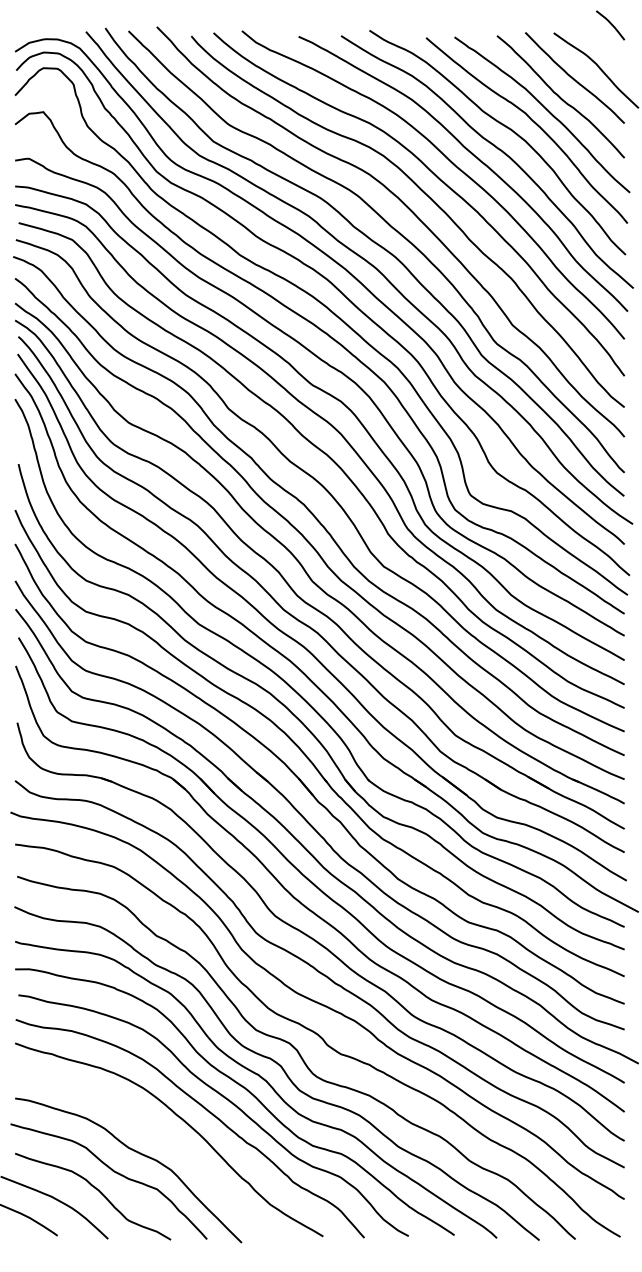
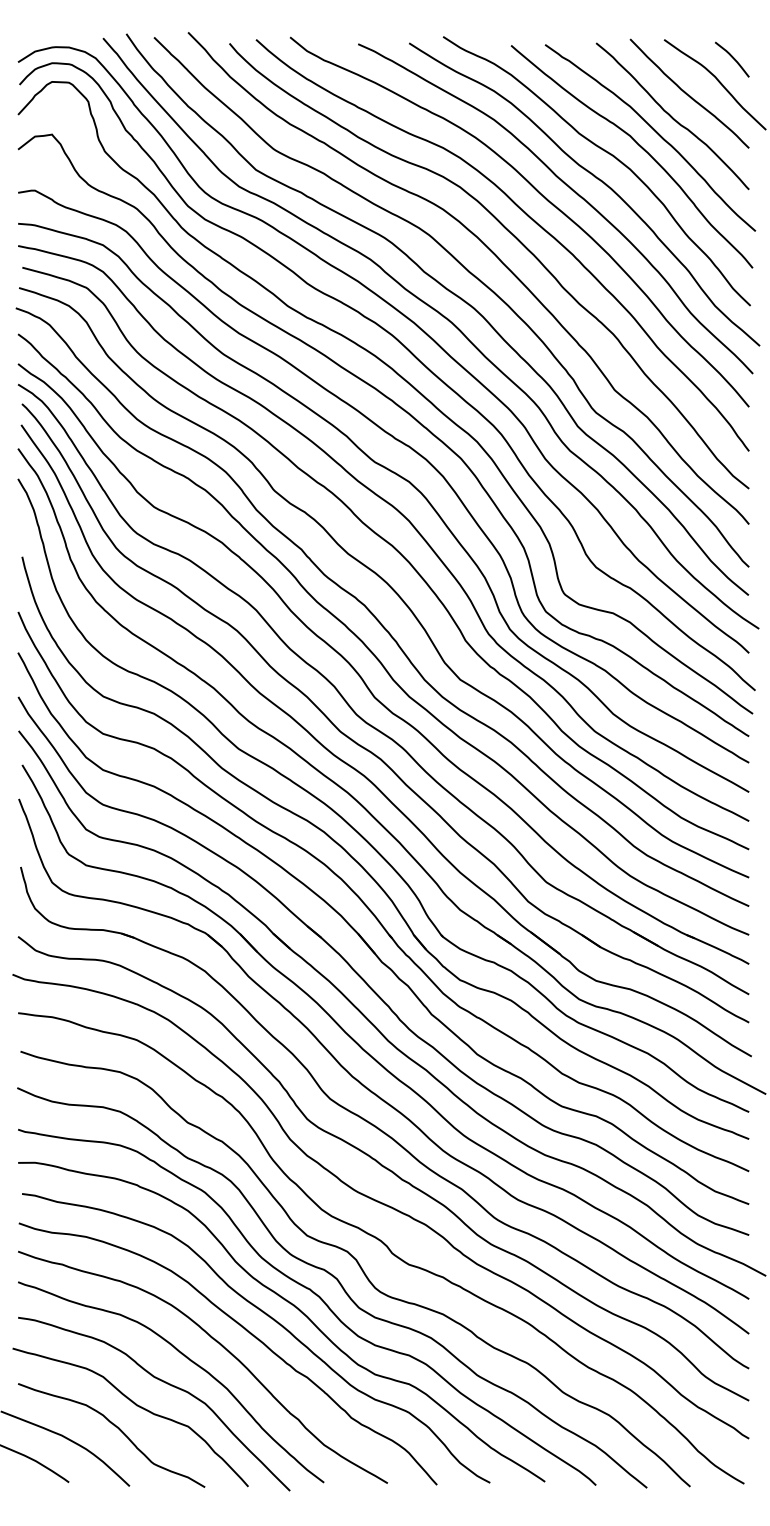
curve: (610, 24) -> (732, 58), moved
curve: (155, 1132) -> (186, 1358), added

